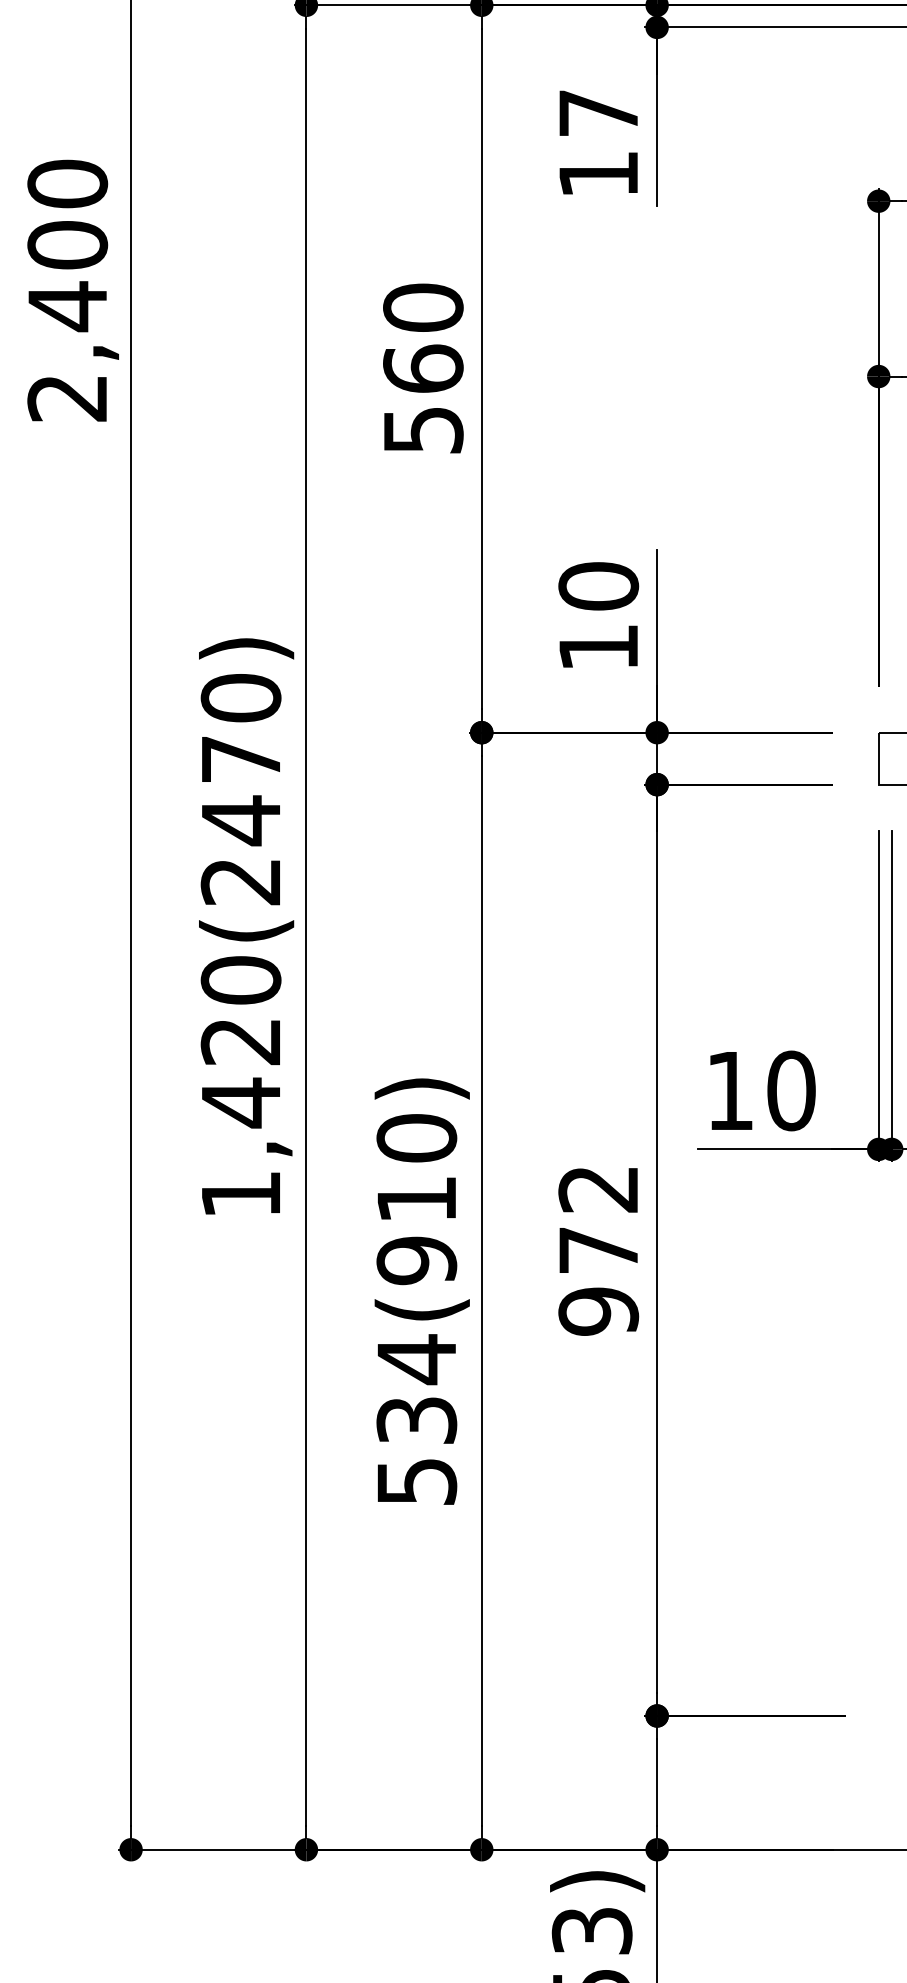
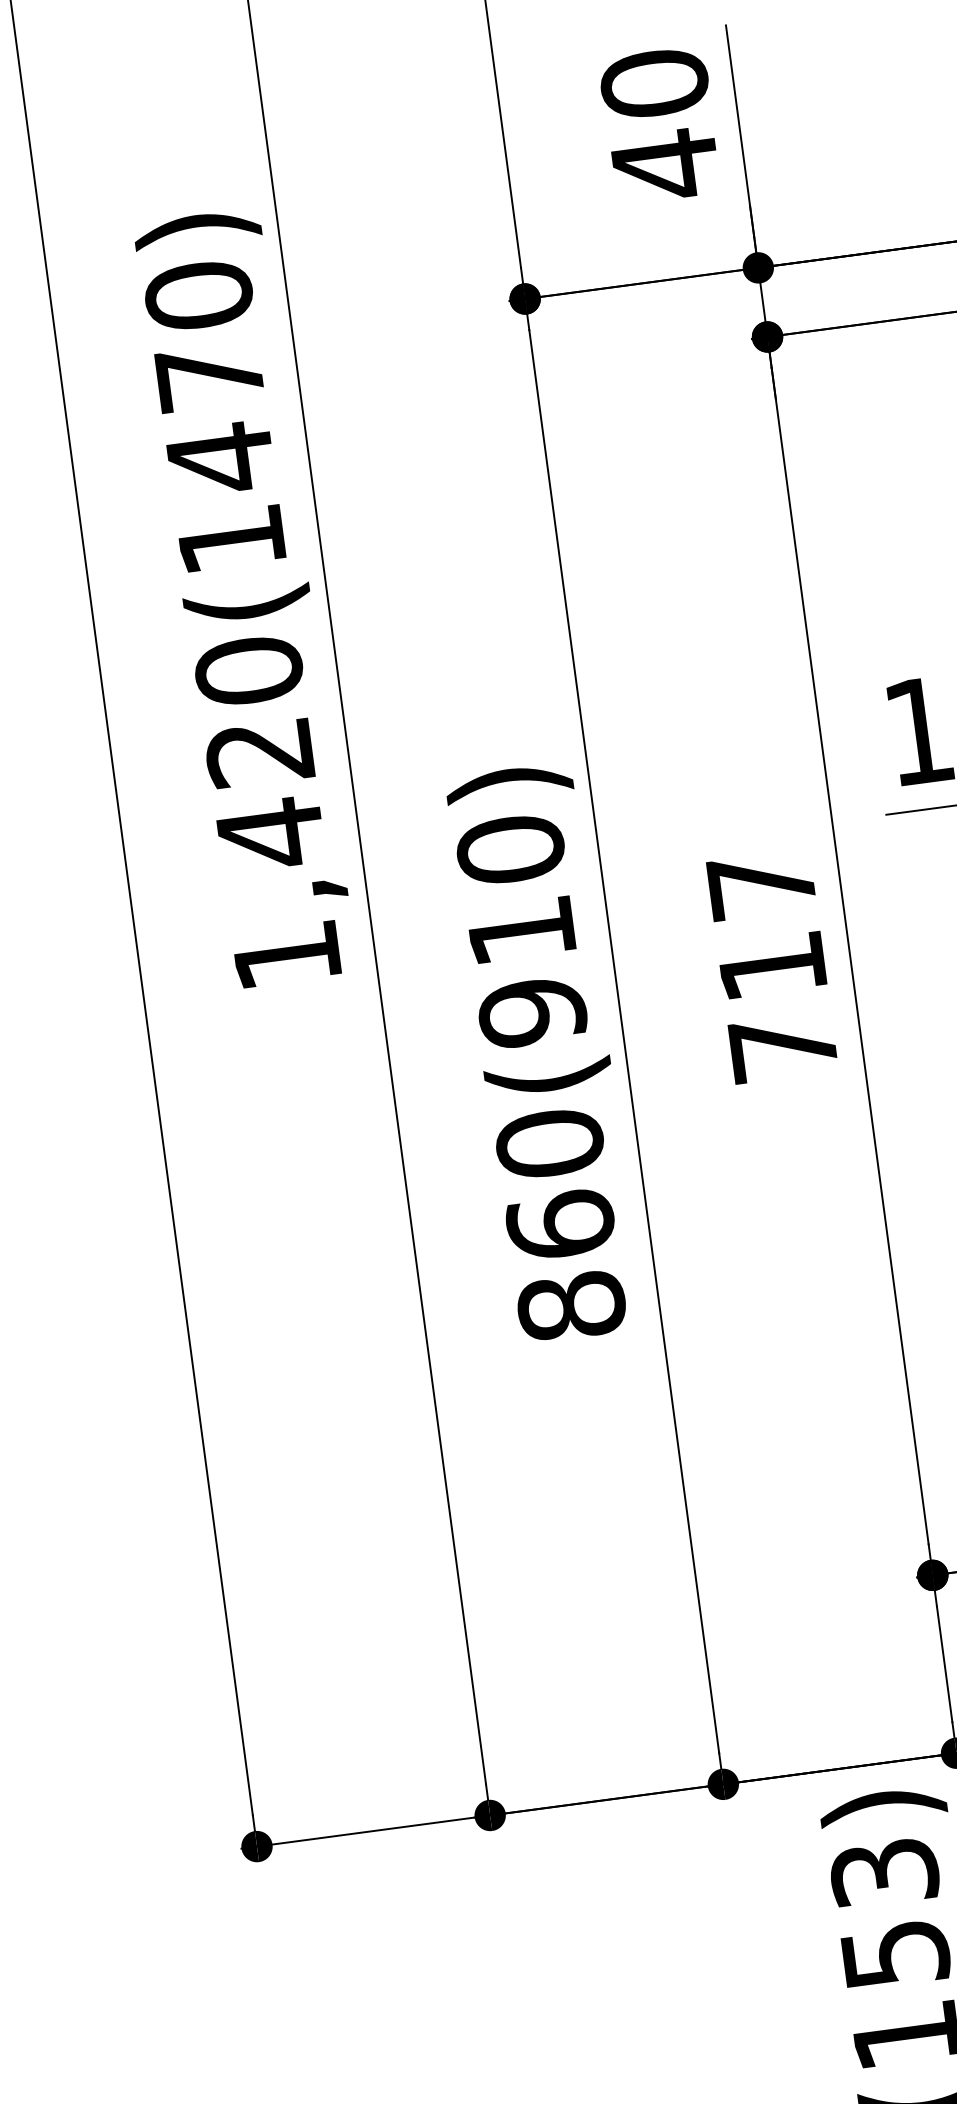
text: (598, 647) -> (665, 165), 10 -> 40
text: (239, 882) -> (229, 541), 1,420(2470) -> 1,420(1470)
text: (598, 1250) -> (772, 966), 972 -> 717
text: (416, 1419) -> (560, 1223), 534(910) -> 860(910)

